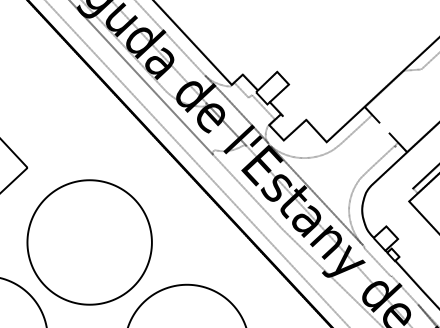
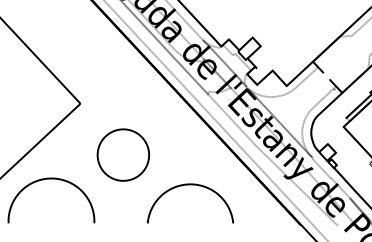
part: (89, 241) -> (123, 154), size x0.6

